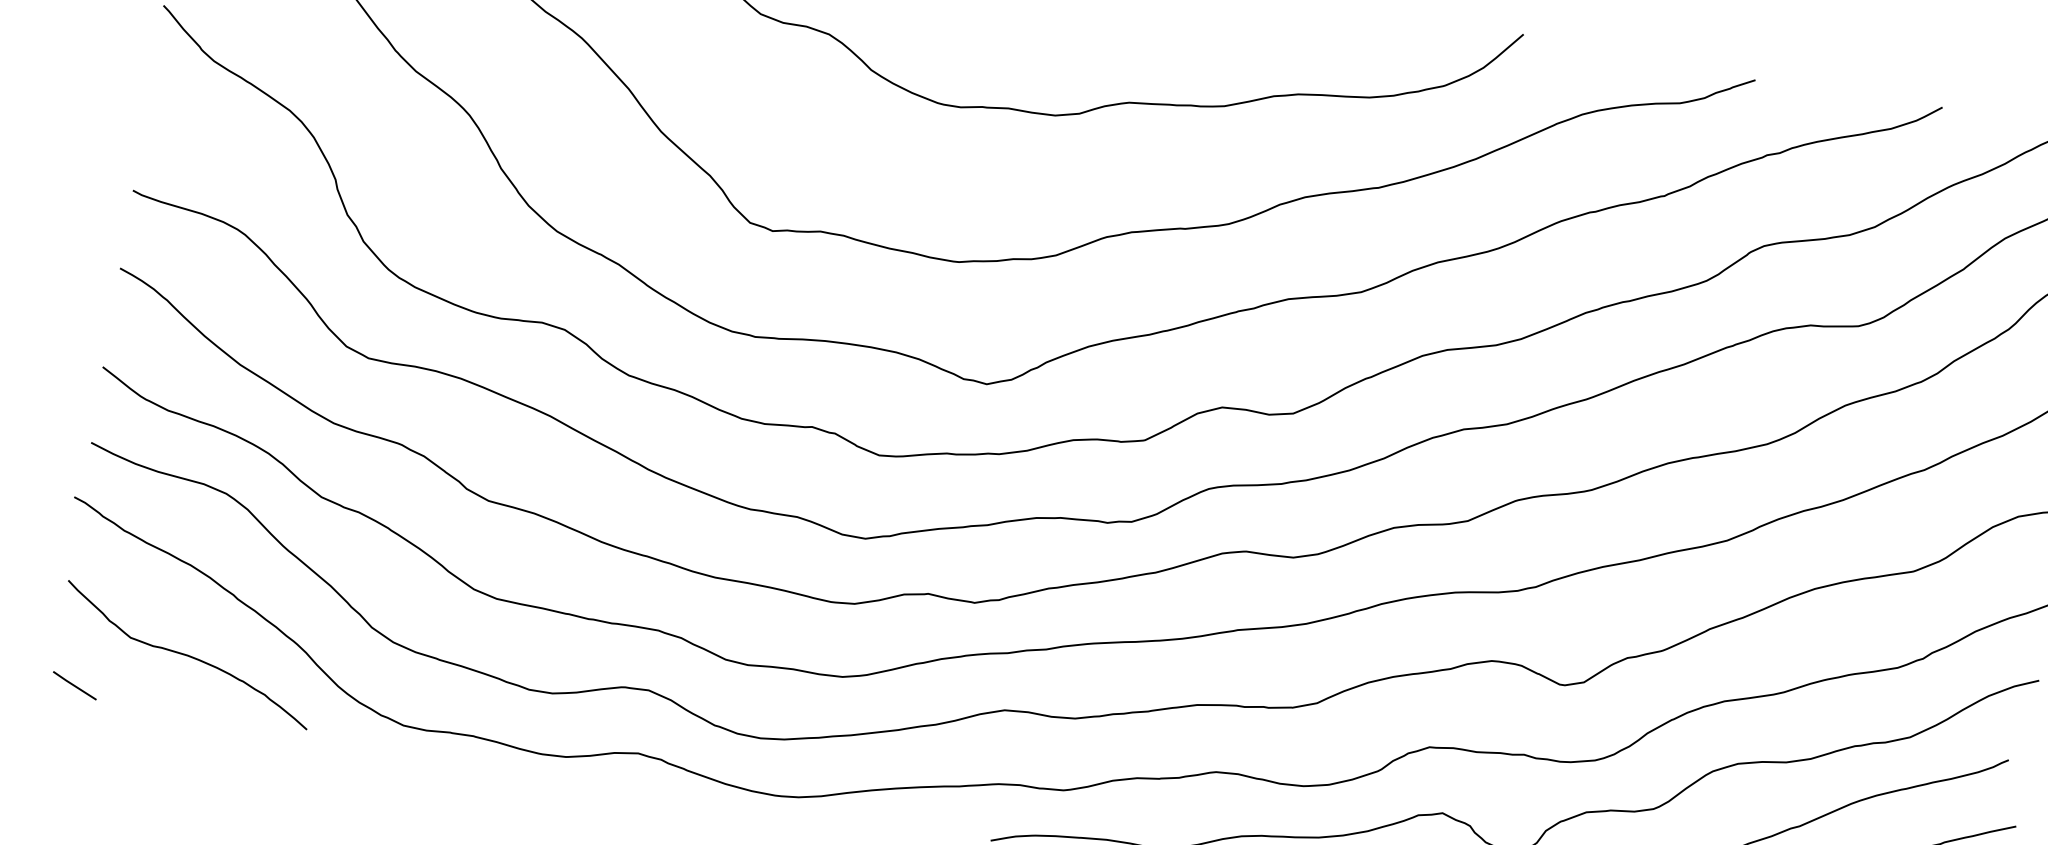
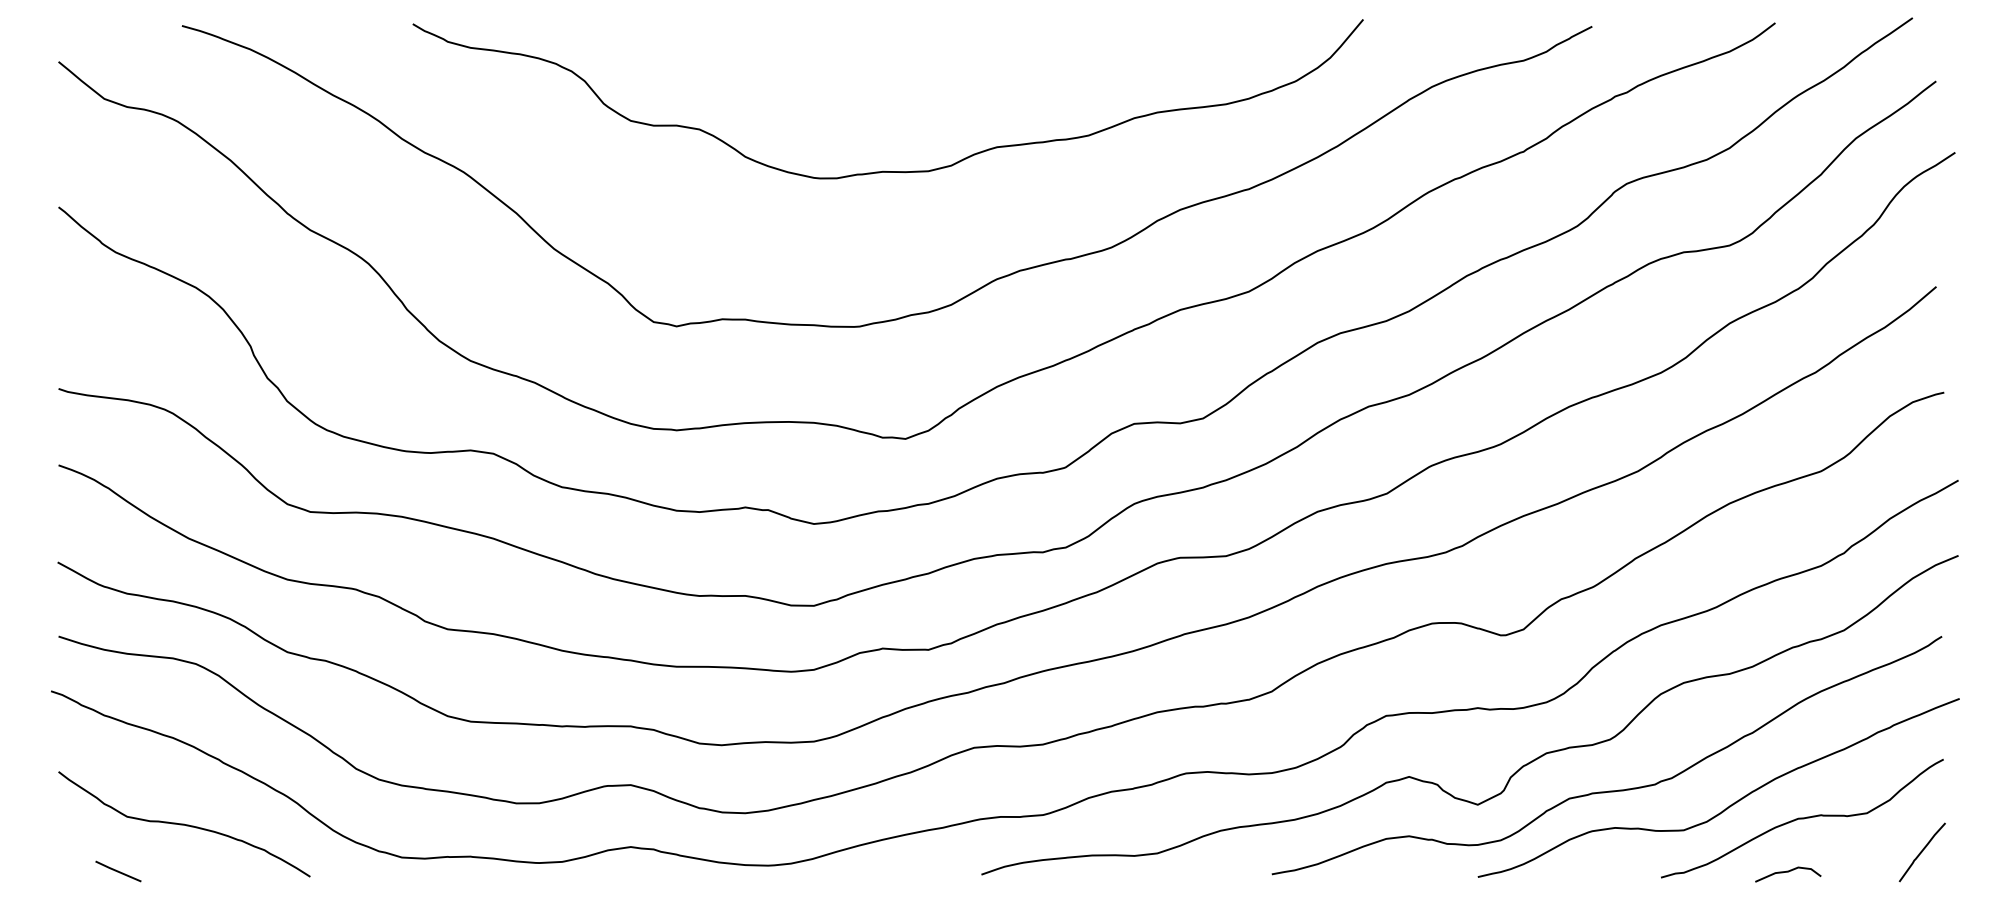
line: (74, 685) -> (118, 871), moved

